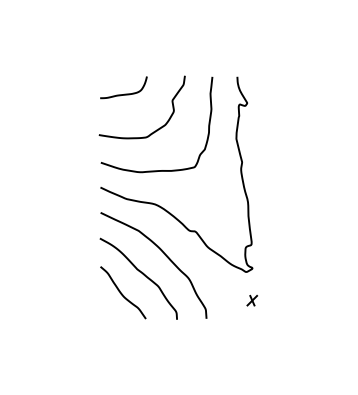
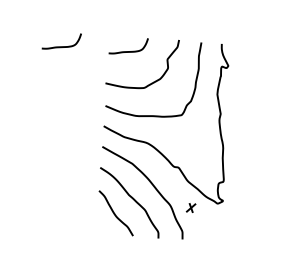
curve: (42, 93) -> (61, 46), added
part: (252, 300) -> (191, 207), moved

